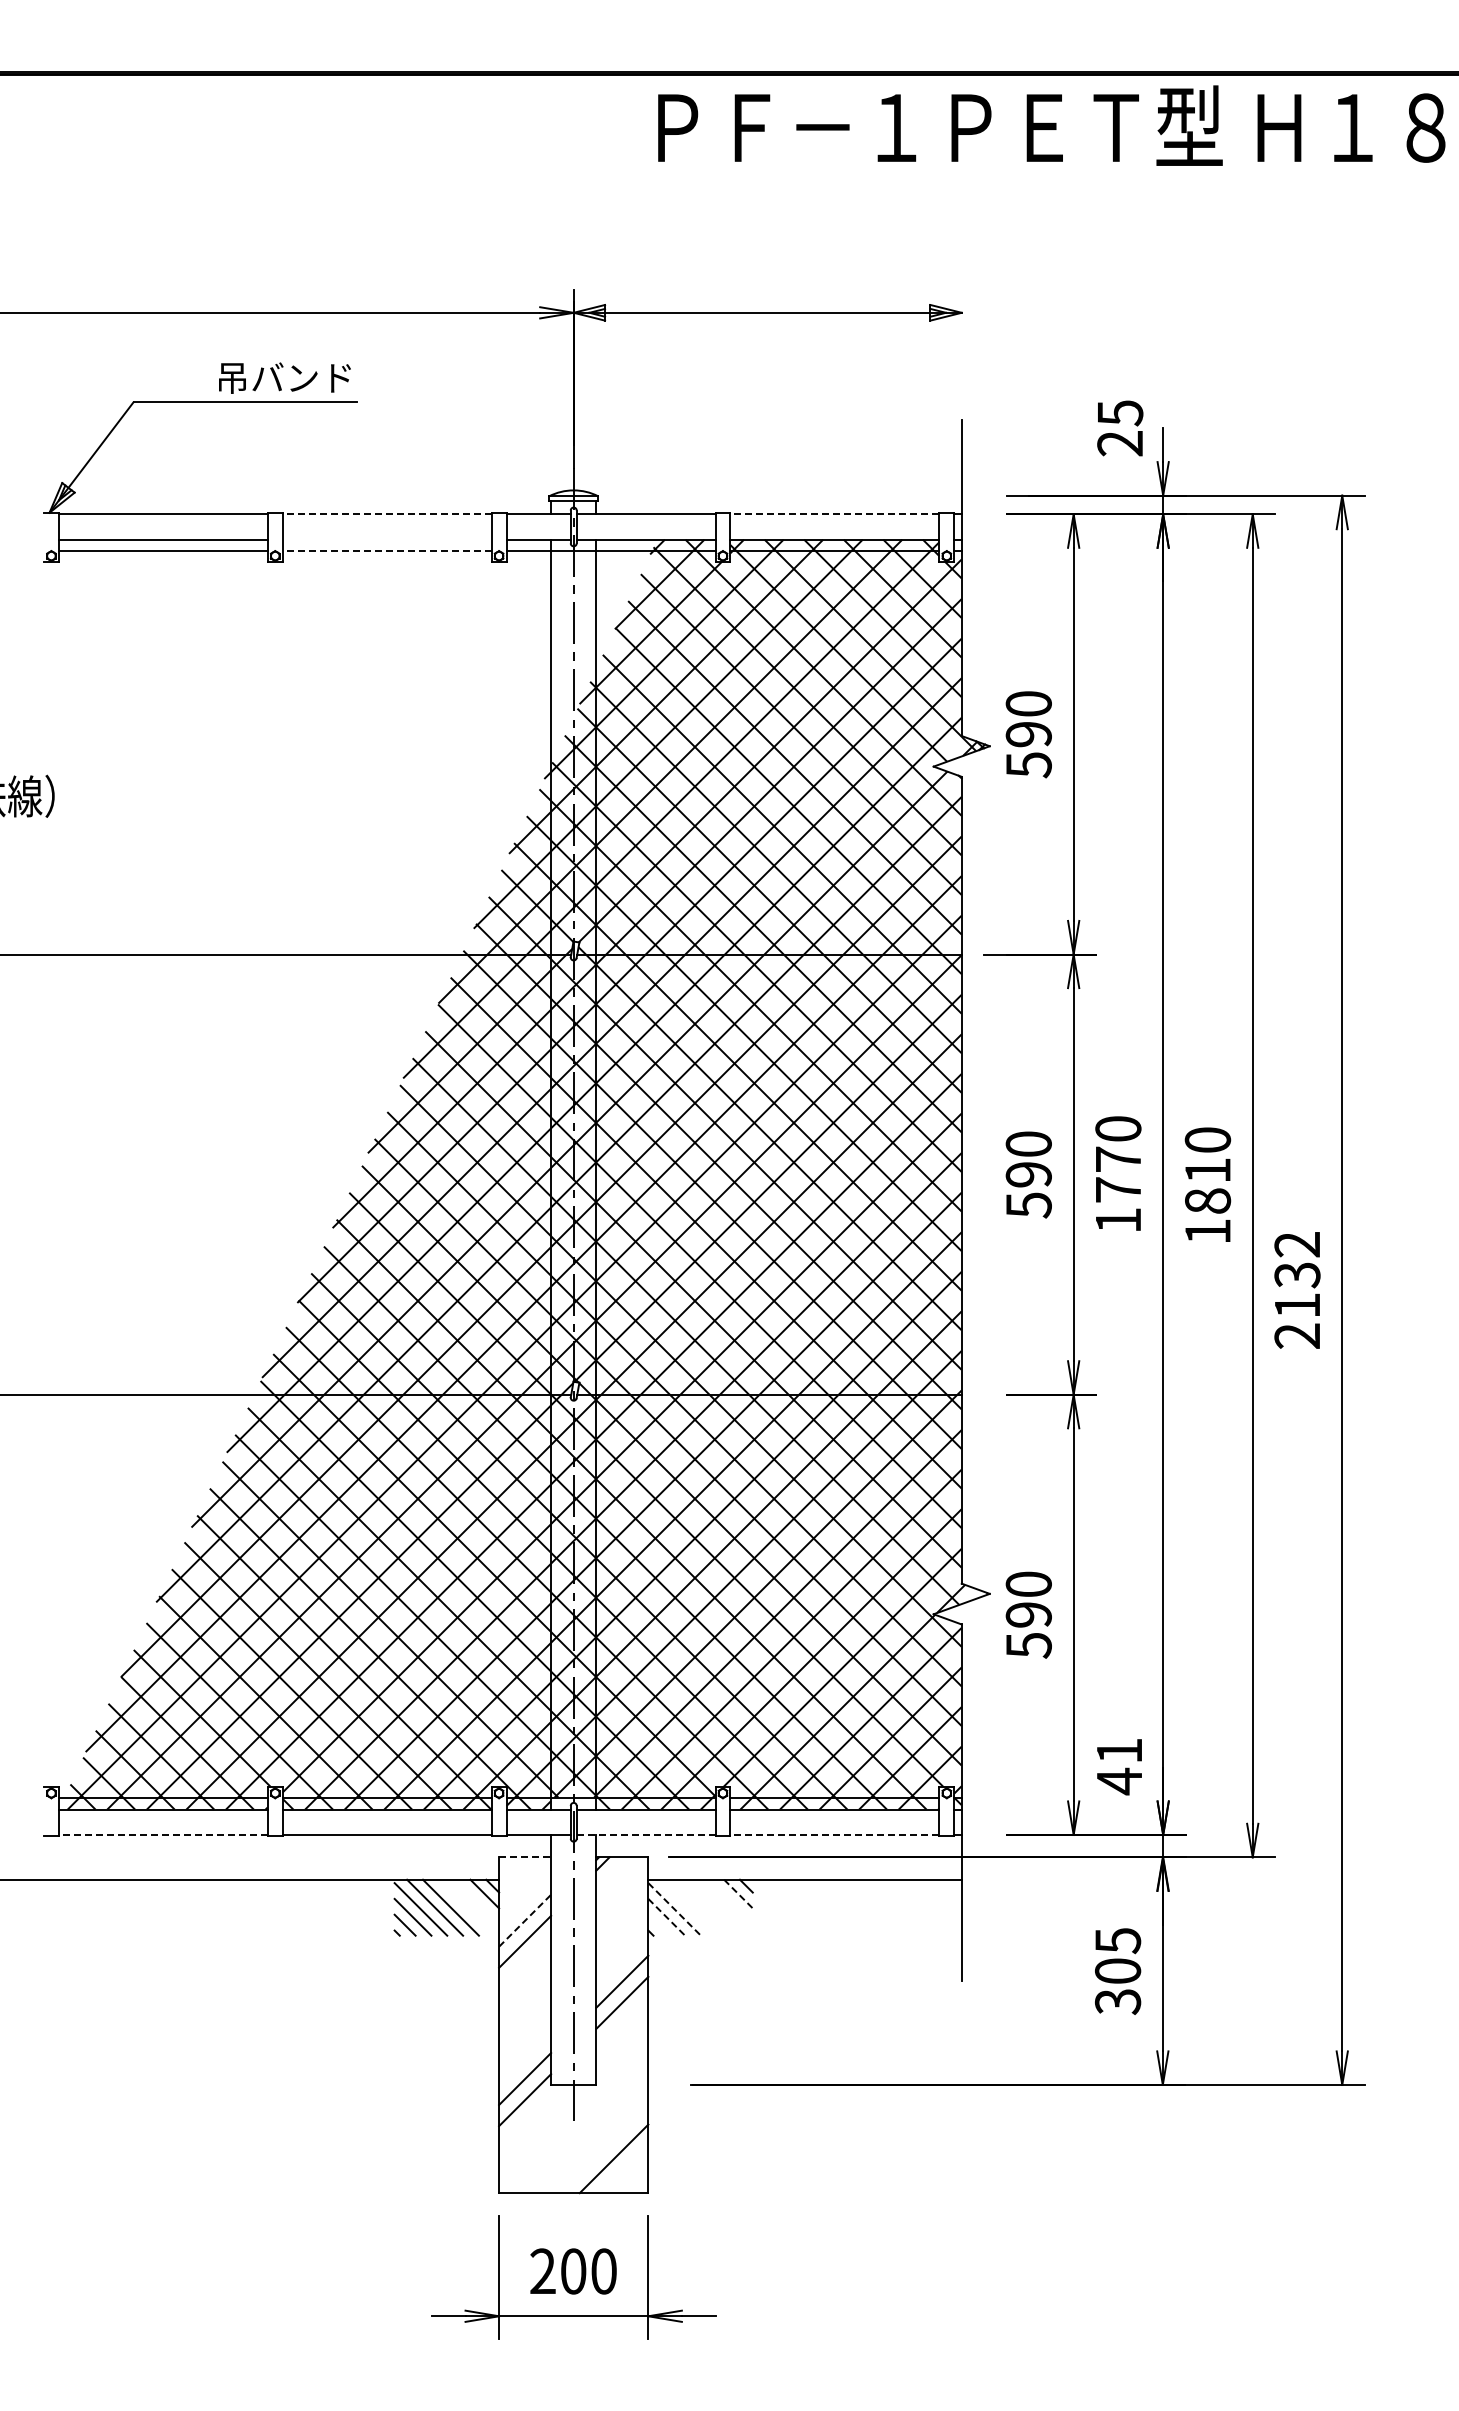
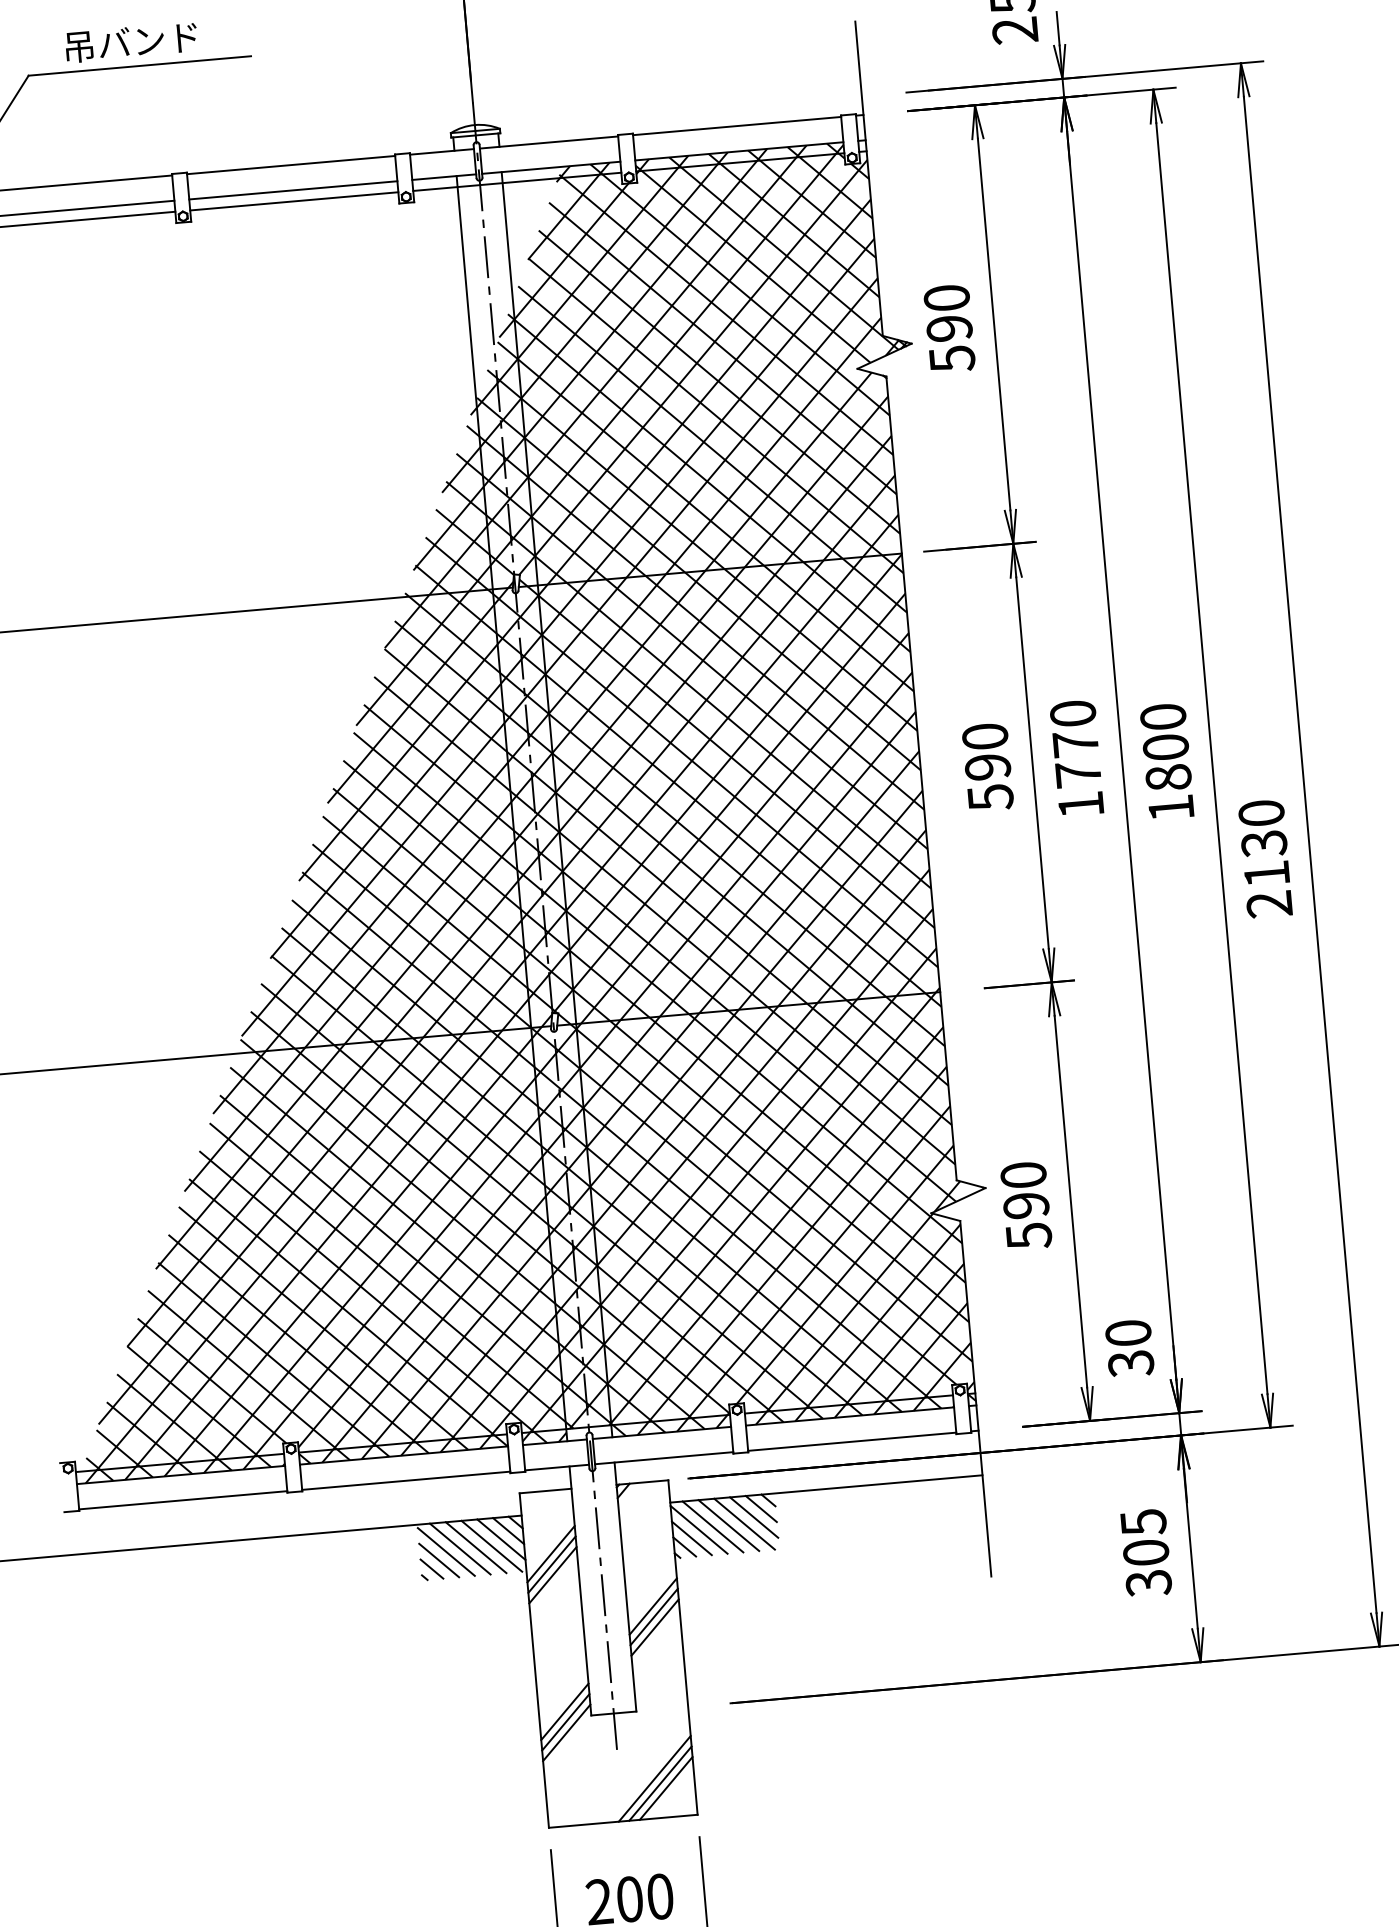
text: (284, 377) -> (131, 41), moved
line: (386, 514) -> (290, 165), dashed -> solid
line: (834, 514) -> (736, 126), dashed -> solid
line: (386, 539) -> (292, 190), added
line: (386, 550) -> (293, 201), dashed -> solid
text: (1207, 1170) -> (1165, 747), 1810 -> 1800
text: (1297, 1244) -> (1261, 813), 2132 -> 2130
text: (1119, 1766) -> (1129, 1348), 41 -> 30
line: (162, 1834) -> (182, 1499), dashed -> solid
line: (645, 1834) -> (663, 1457), dashed -> solid
line: (834, 1834) -> (851, 1441), dashed -> solid
line: (525, 1857) -> (545, 1491), dashed -> solid
line: (738, 1894) -> (761, 1509), dashed -> solid
line: (476, 1901) -> (500, 1539), added
line: (730, 1901) -> (754, 1517), added
line: (466, 1907) -> (491, 1546), added
line: (688, 1907) -> (712, 1526), added
line: (704, 1907) -> (728, 1525), added
line: (720, 1907) -> (744, 1523), added
line: (675, 1909) -> (699, 1529), dashed -> solid
line: (667, 1917) -> (692, 1538), dashed -> solid
line: (525, 1920) -> (551, 1553), dashed -> solid
line: (658, 1924) -> (684, 1546), added
line: (525, 1931) -> (552, 1564), added
line: (622, 1992) -> (654, 1617), added
line: (525, 2089) -> (566, 1722), added
line: (608, 2153) -> (654, 1778), added
line: (619, 2164) -> (666, 1788), added

